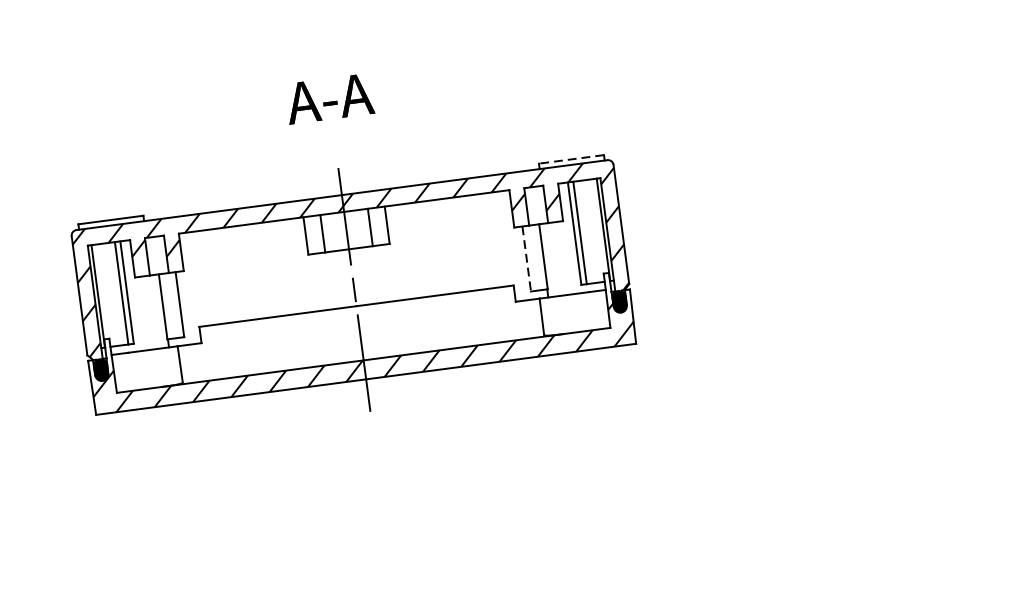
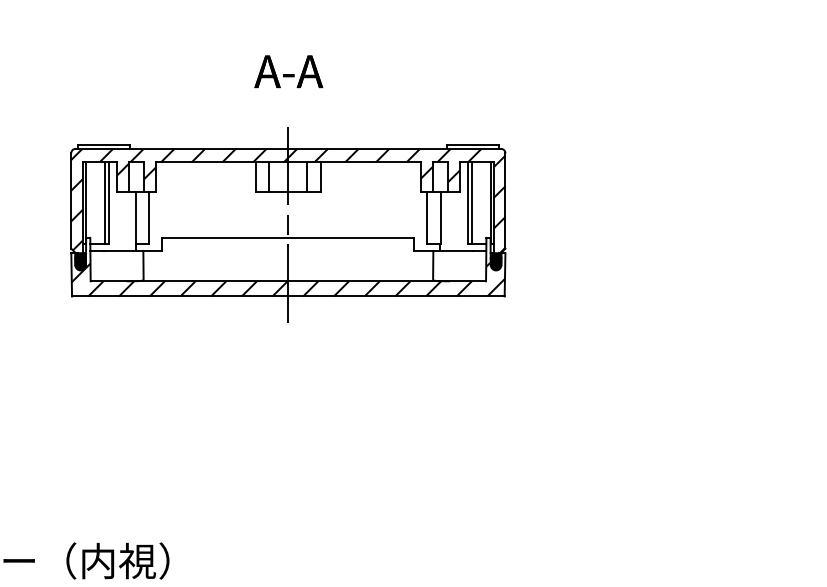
line: (571, 159) -> (472, 144), dashed -> solid
line: (527, 259) -> (427, 218), dashed -> solid

